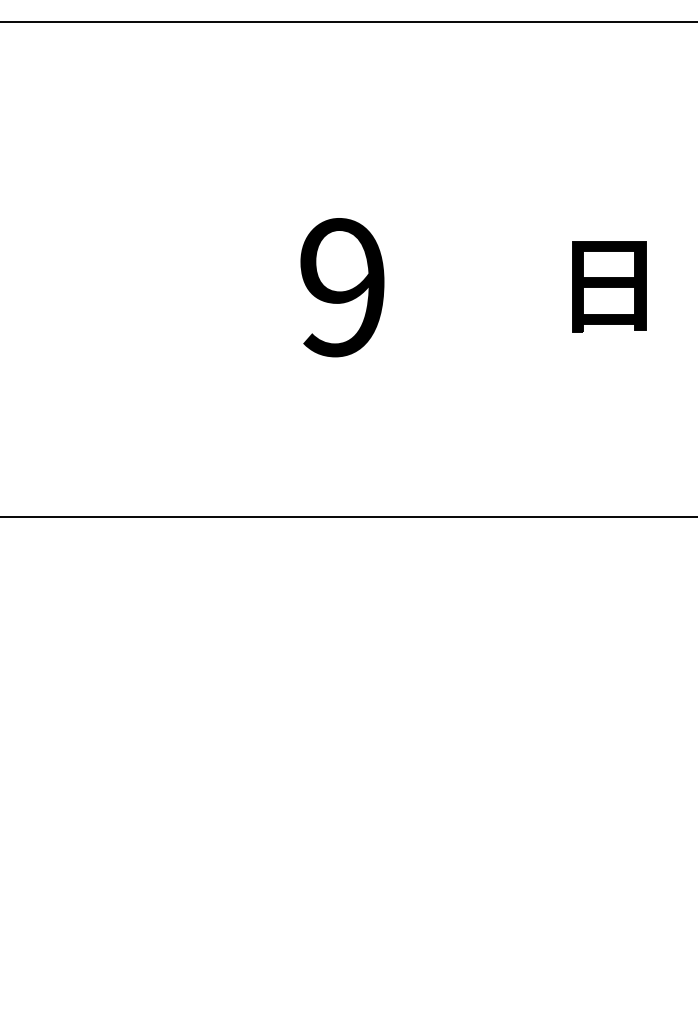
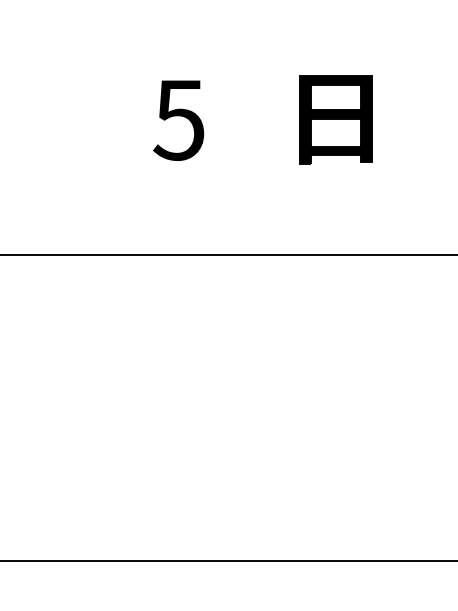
text: (340, 286) -> (178, 119), 9 -> 5
part: (608, 286) -> (335, 119), size x1.67

